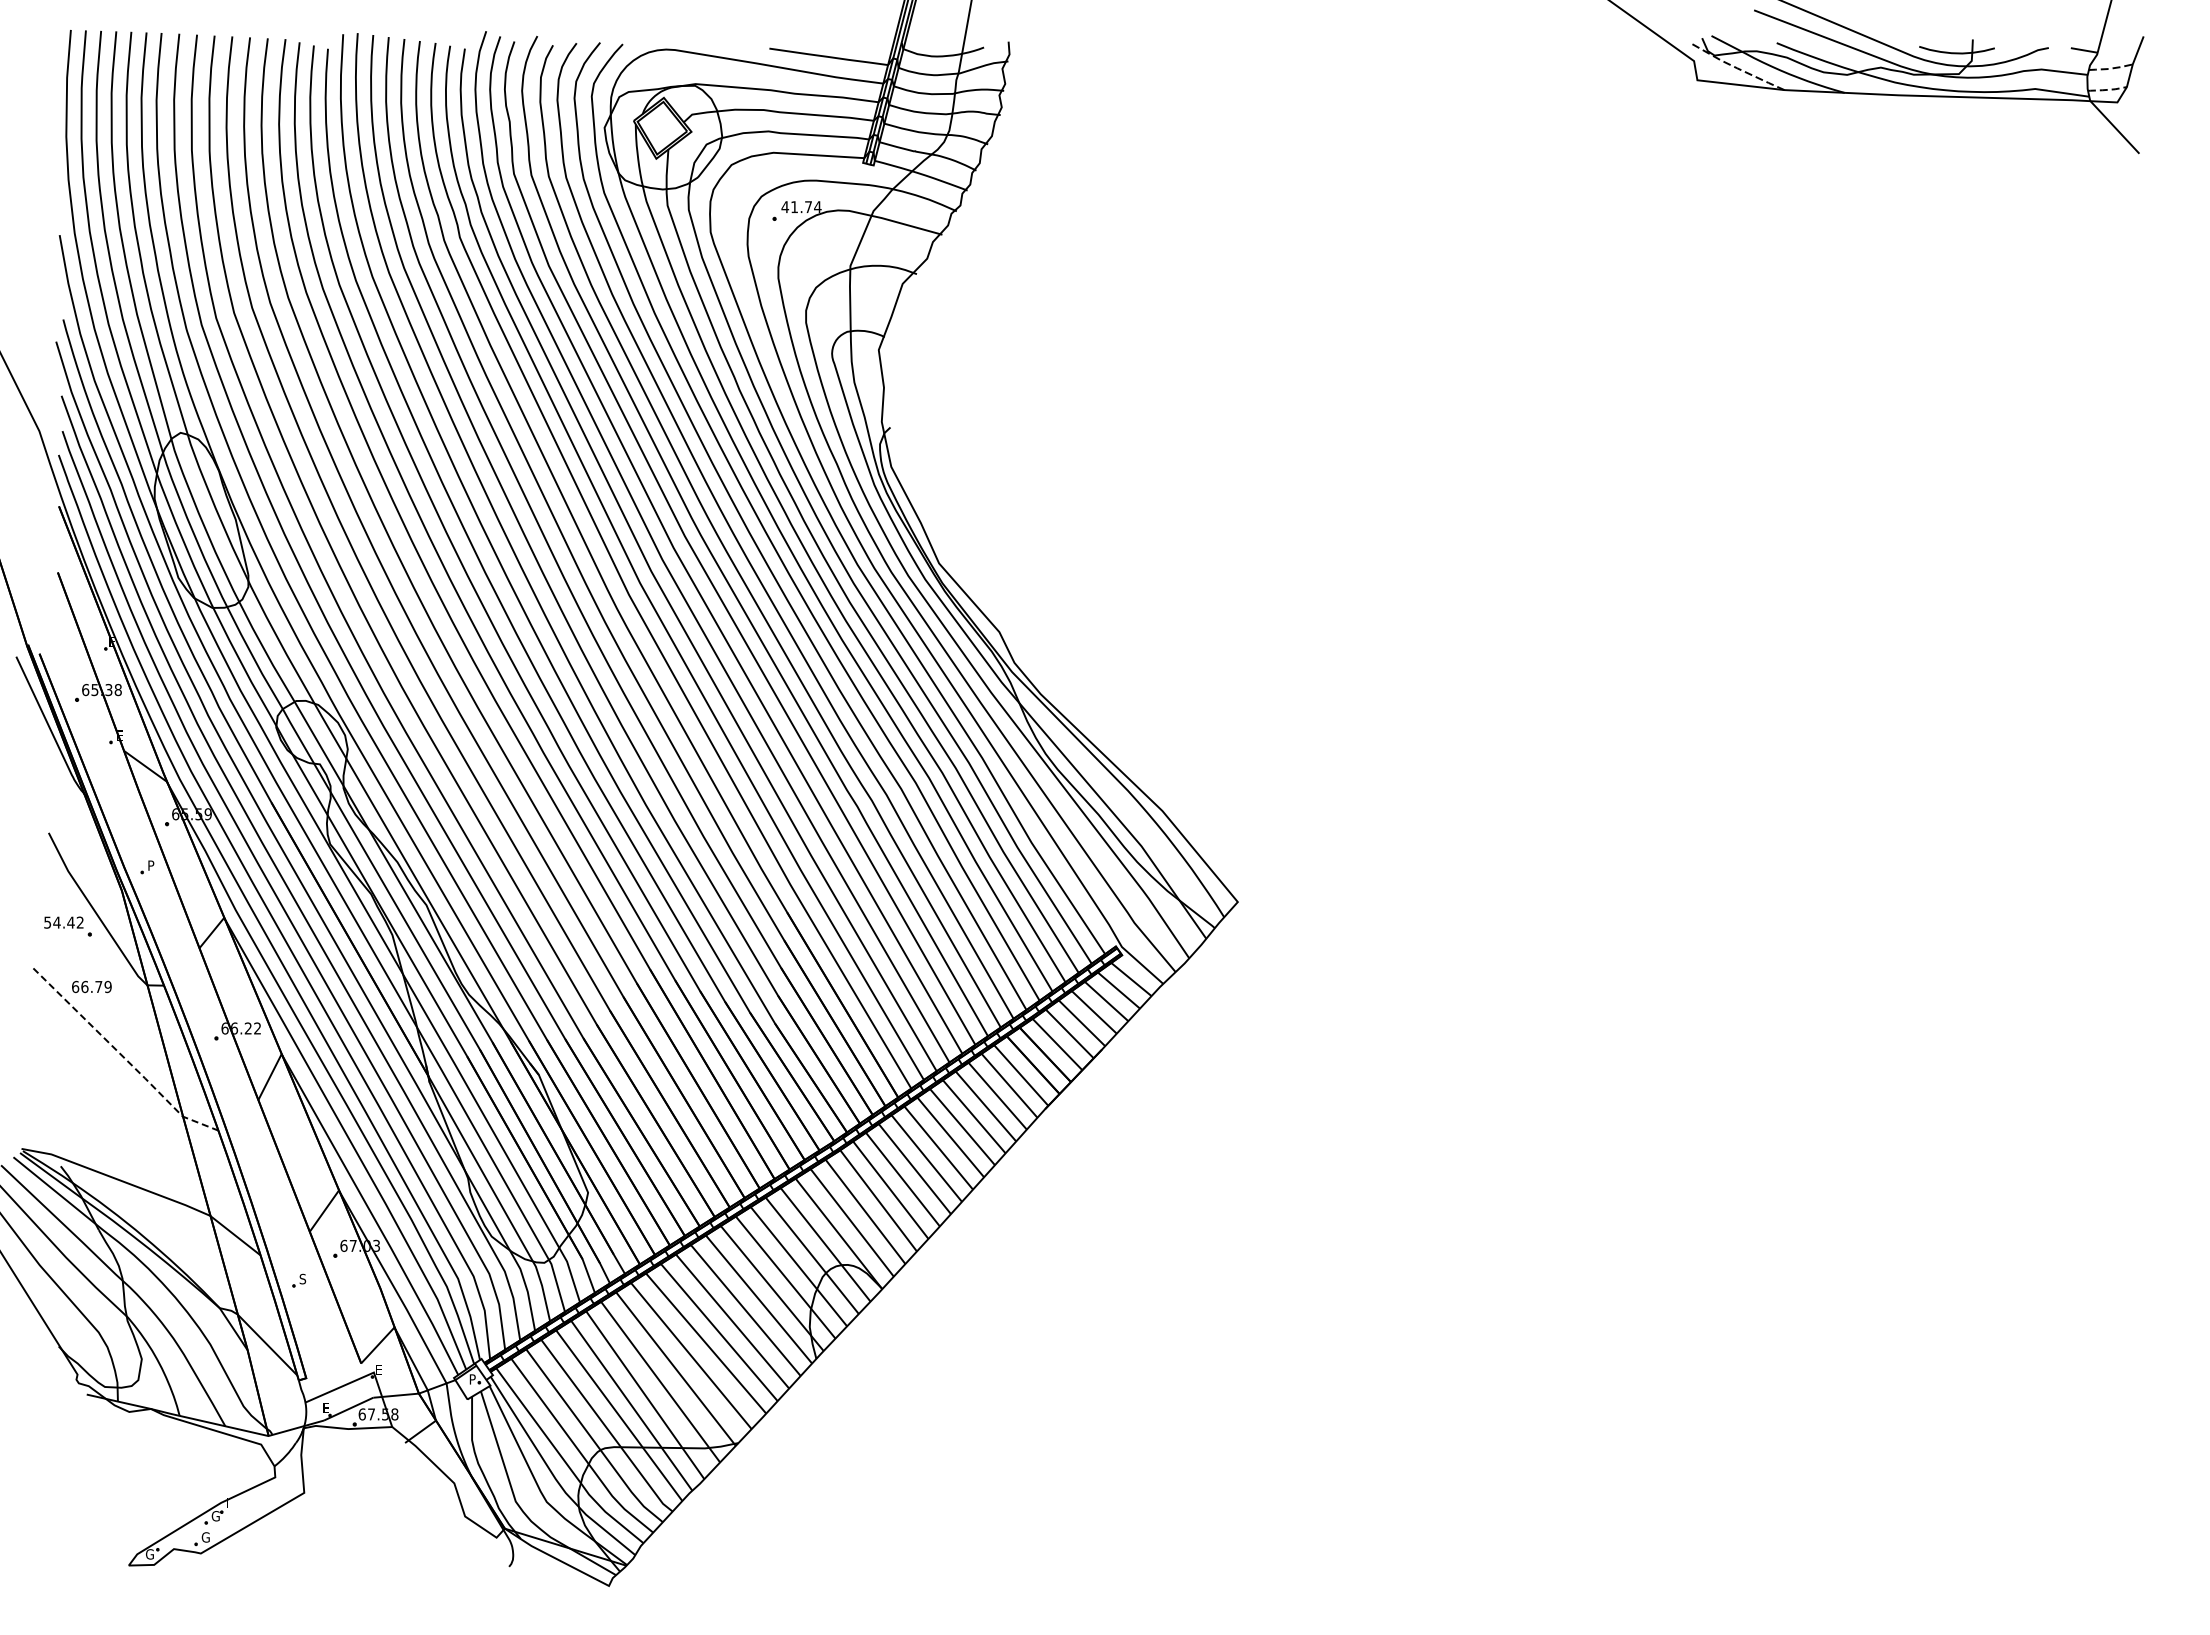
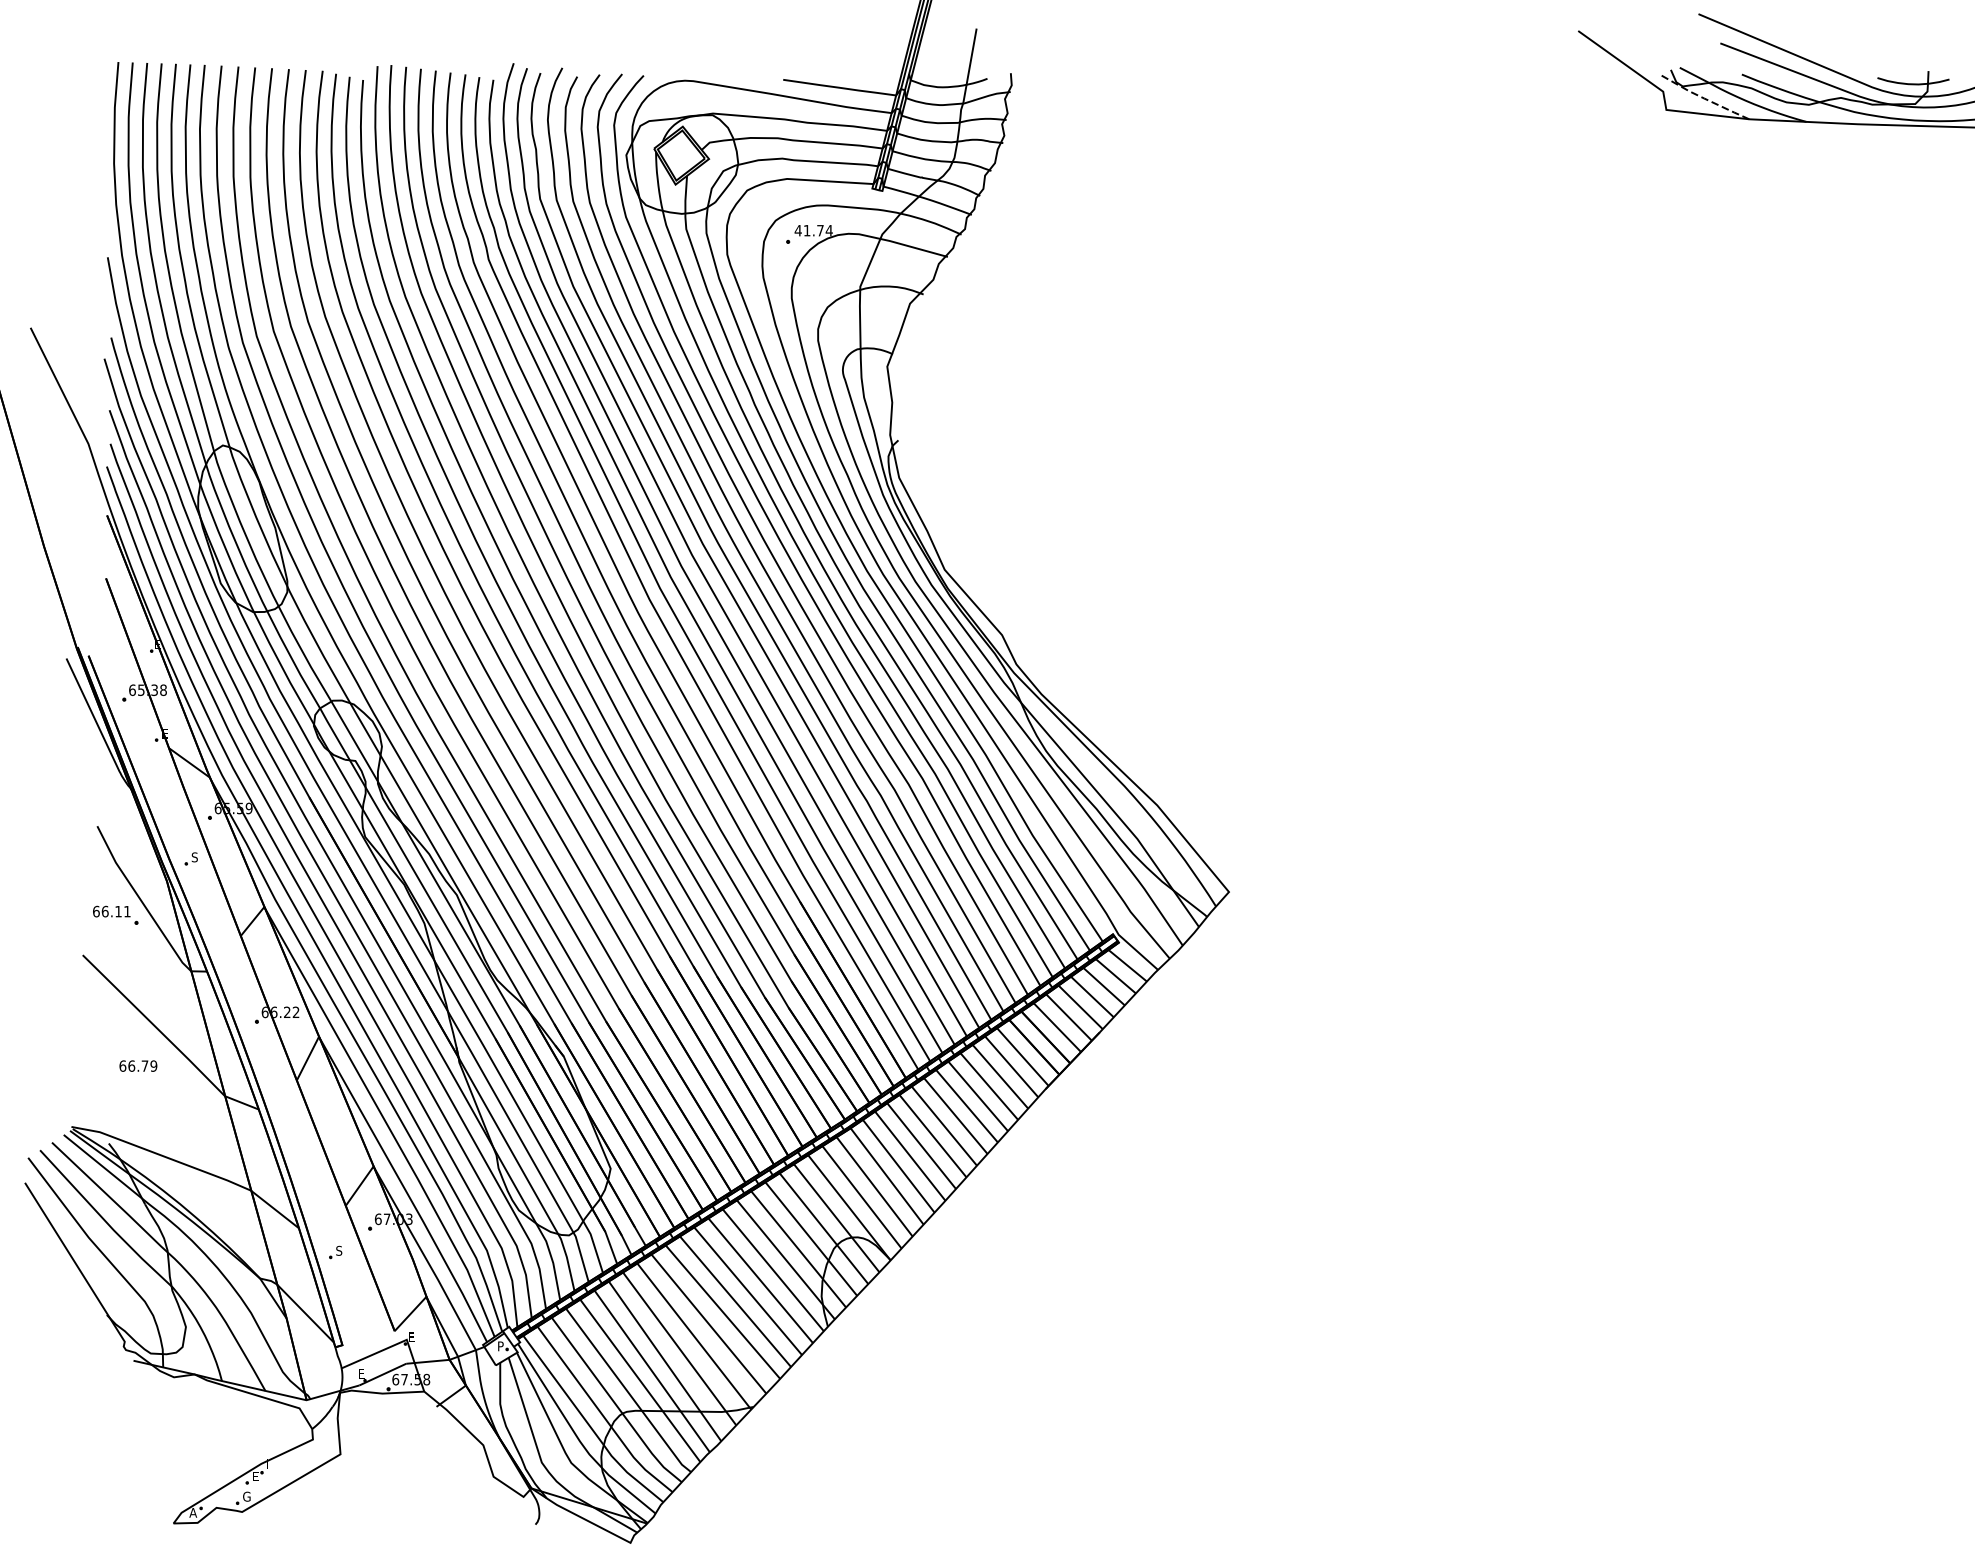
text: (151, 865) -> (195, 857), P -> S
text: (63, 922) -> (111, 911), 54.42 -> 66.11
text: (91, 986) -> (138, 1065), moved
line: (123, 1056) -> (168, 1039), dashed -> solid
text: (215, 1516) -> (256, 1476), G -> E
text: (149, 1554) -> (193, 1512), G -> A

